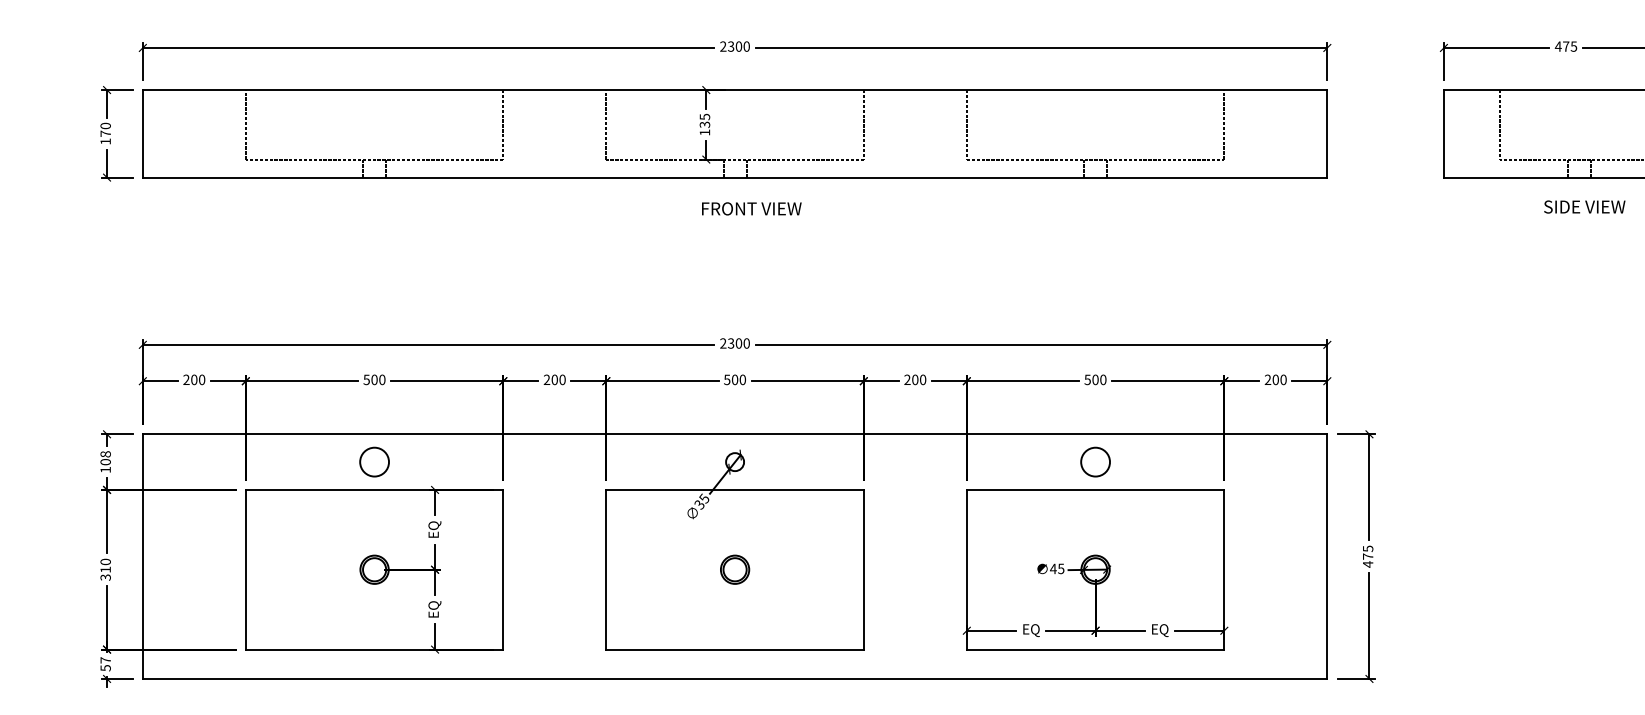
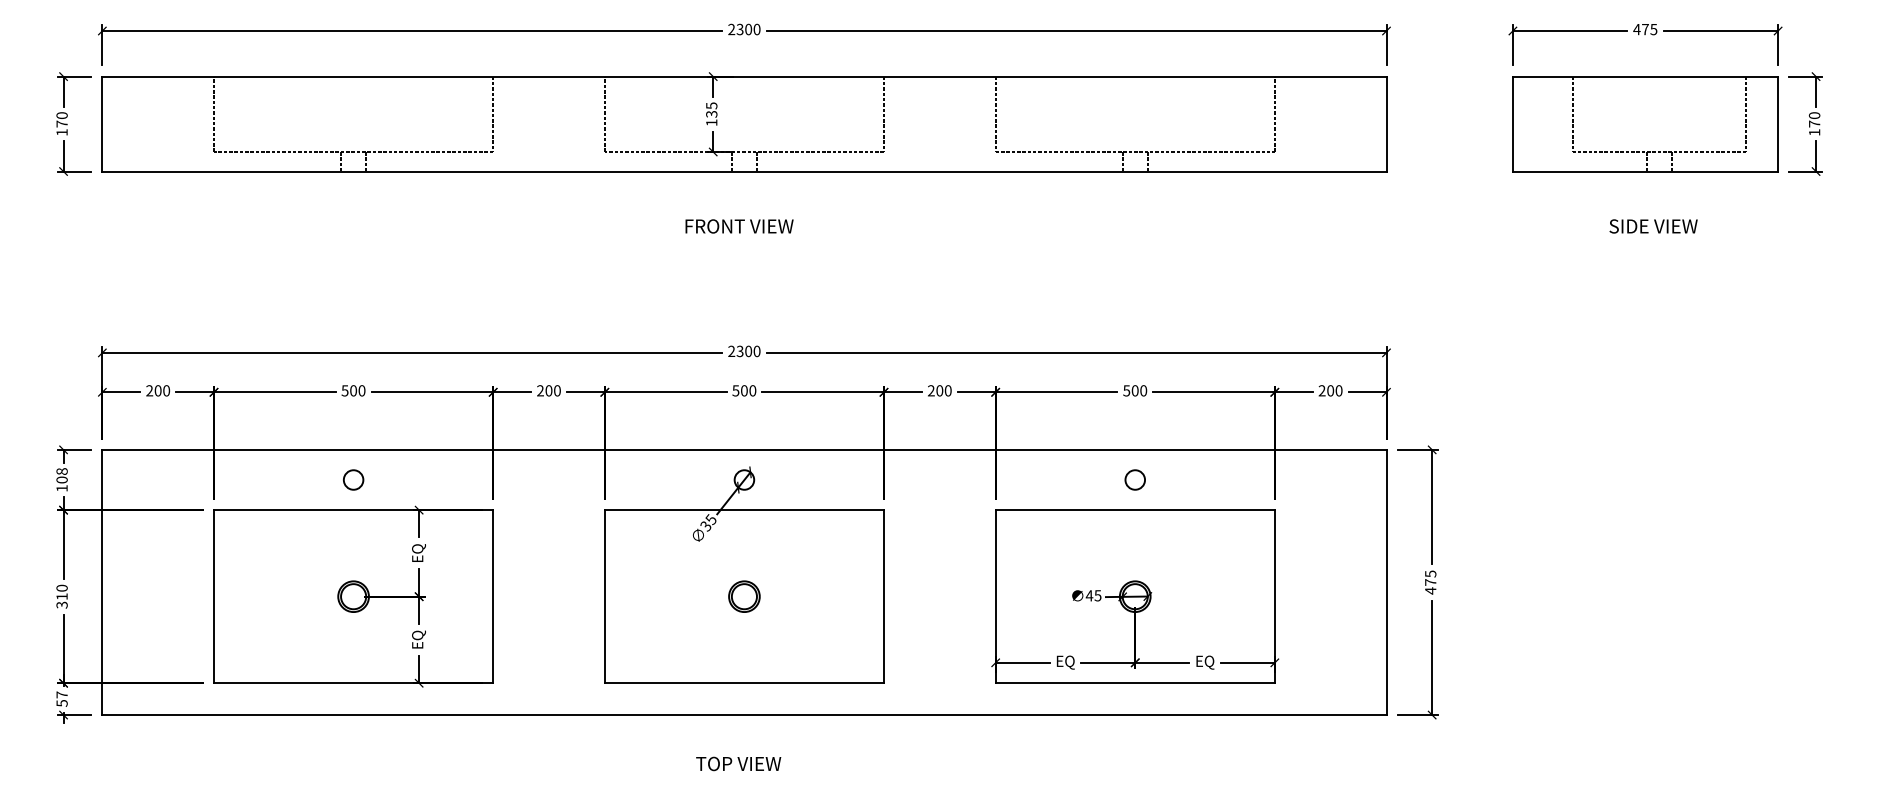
text: (1584, 207) -> (1653, 226), moved
text: (751, 208) -> (739, 226), moved
circle: (374, 461) -> (353, 479), size x0.62
circle: (1095, 461) -> (1135, 479), size x0.62

